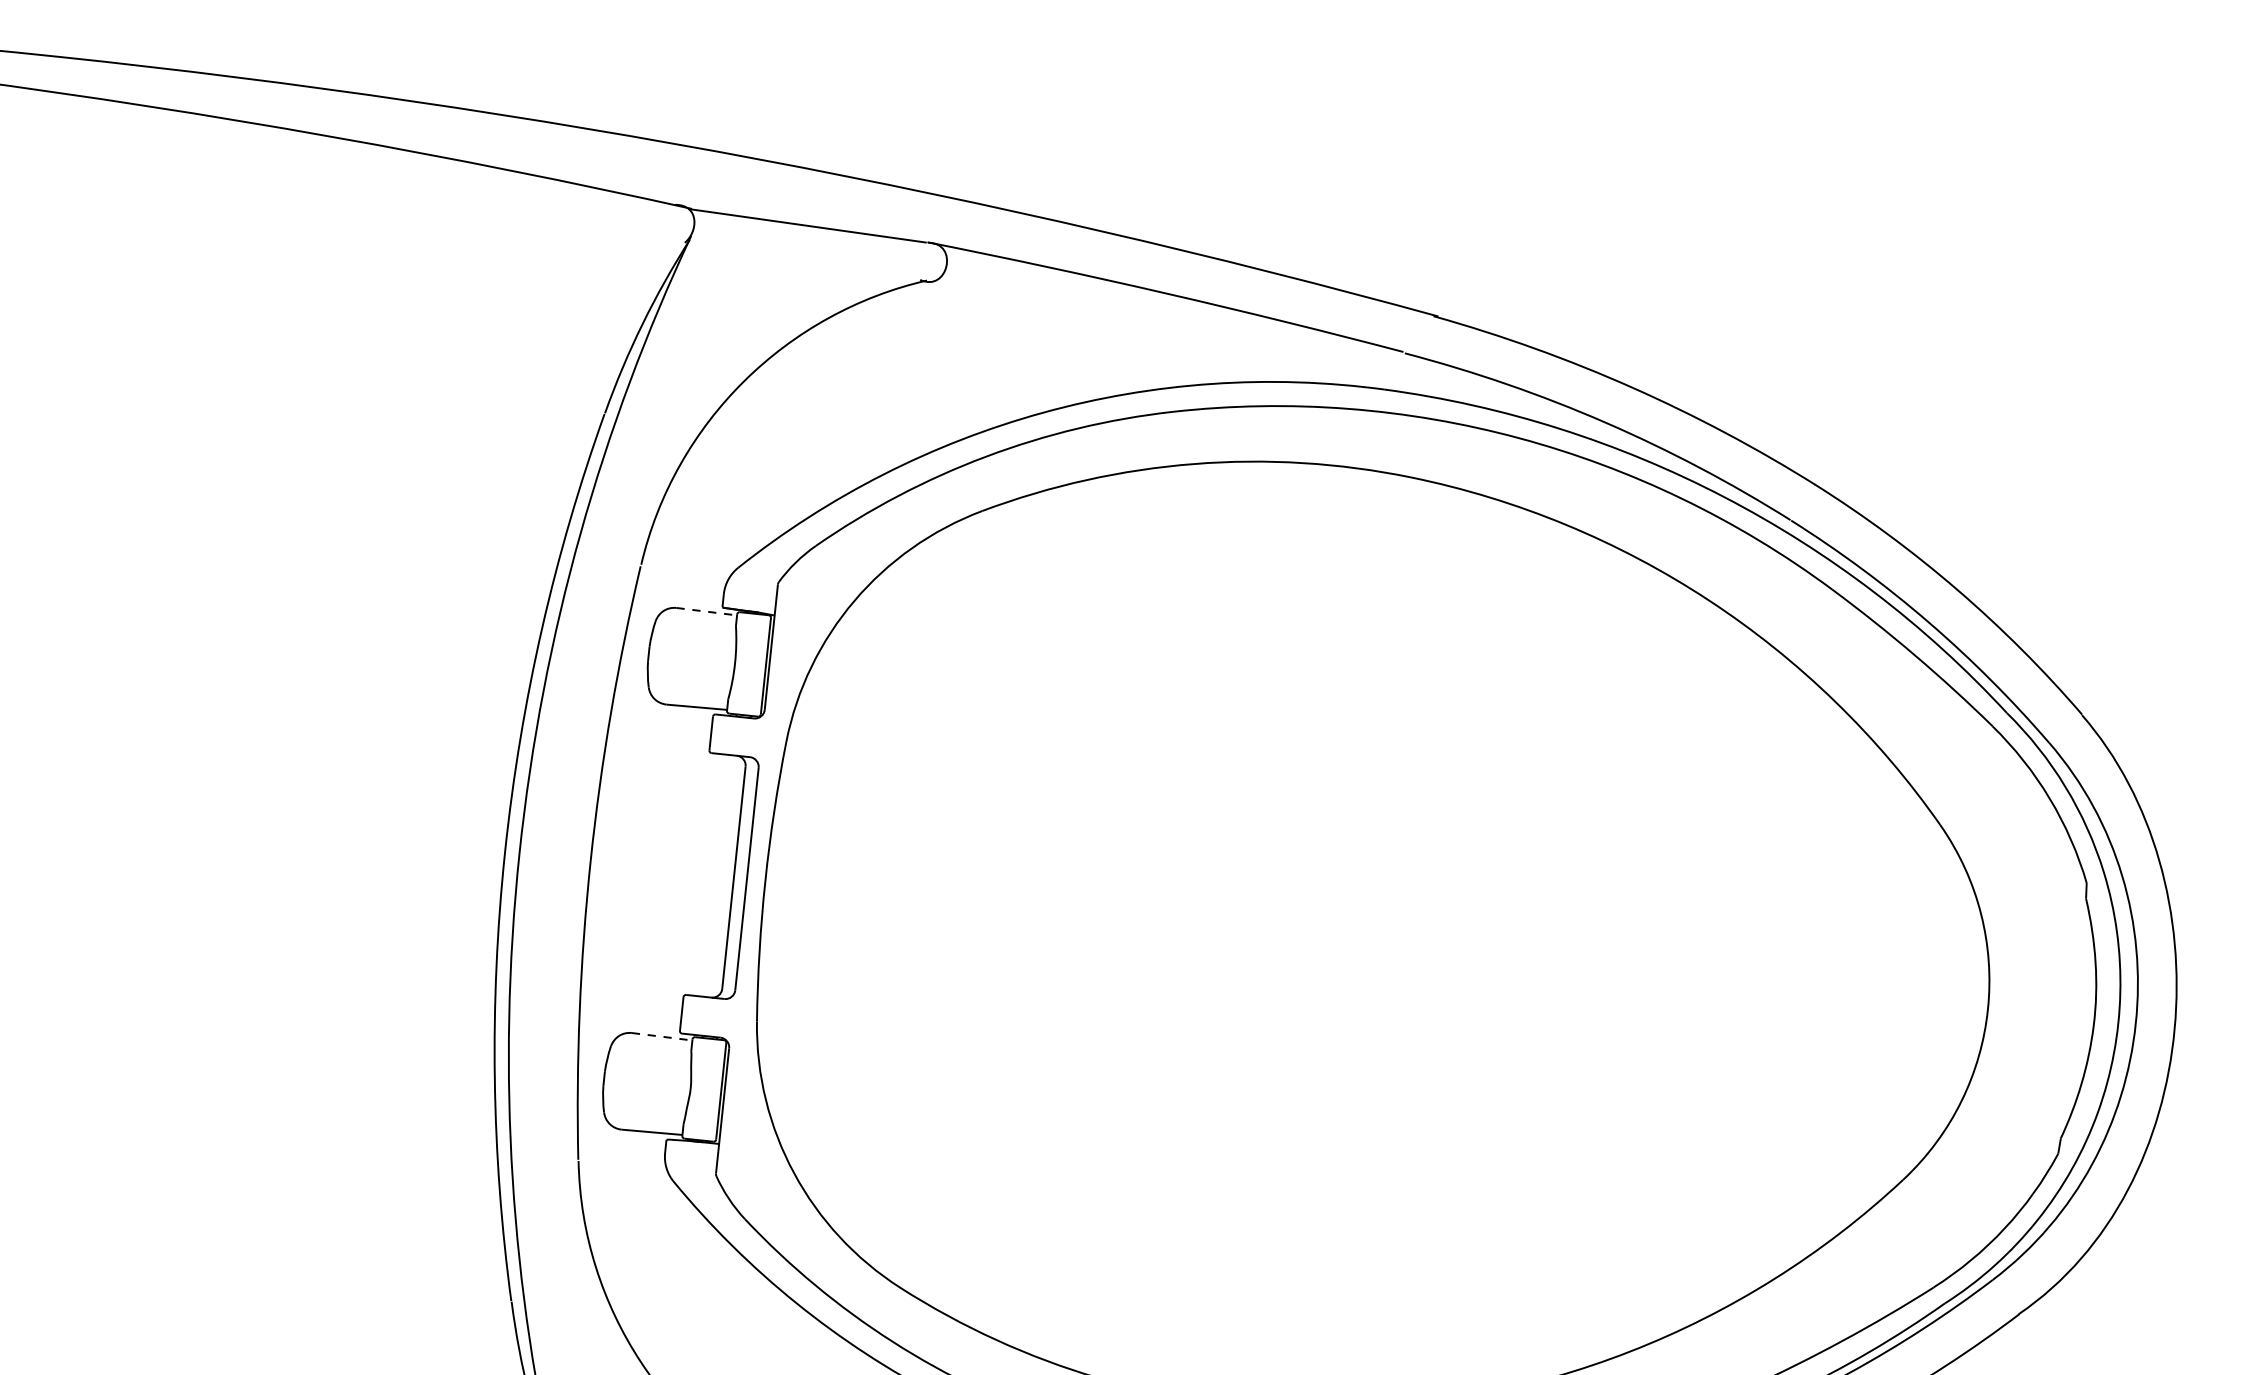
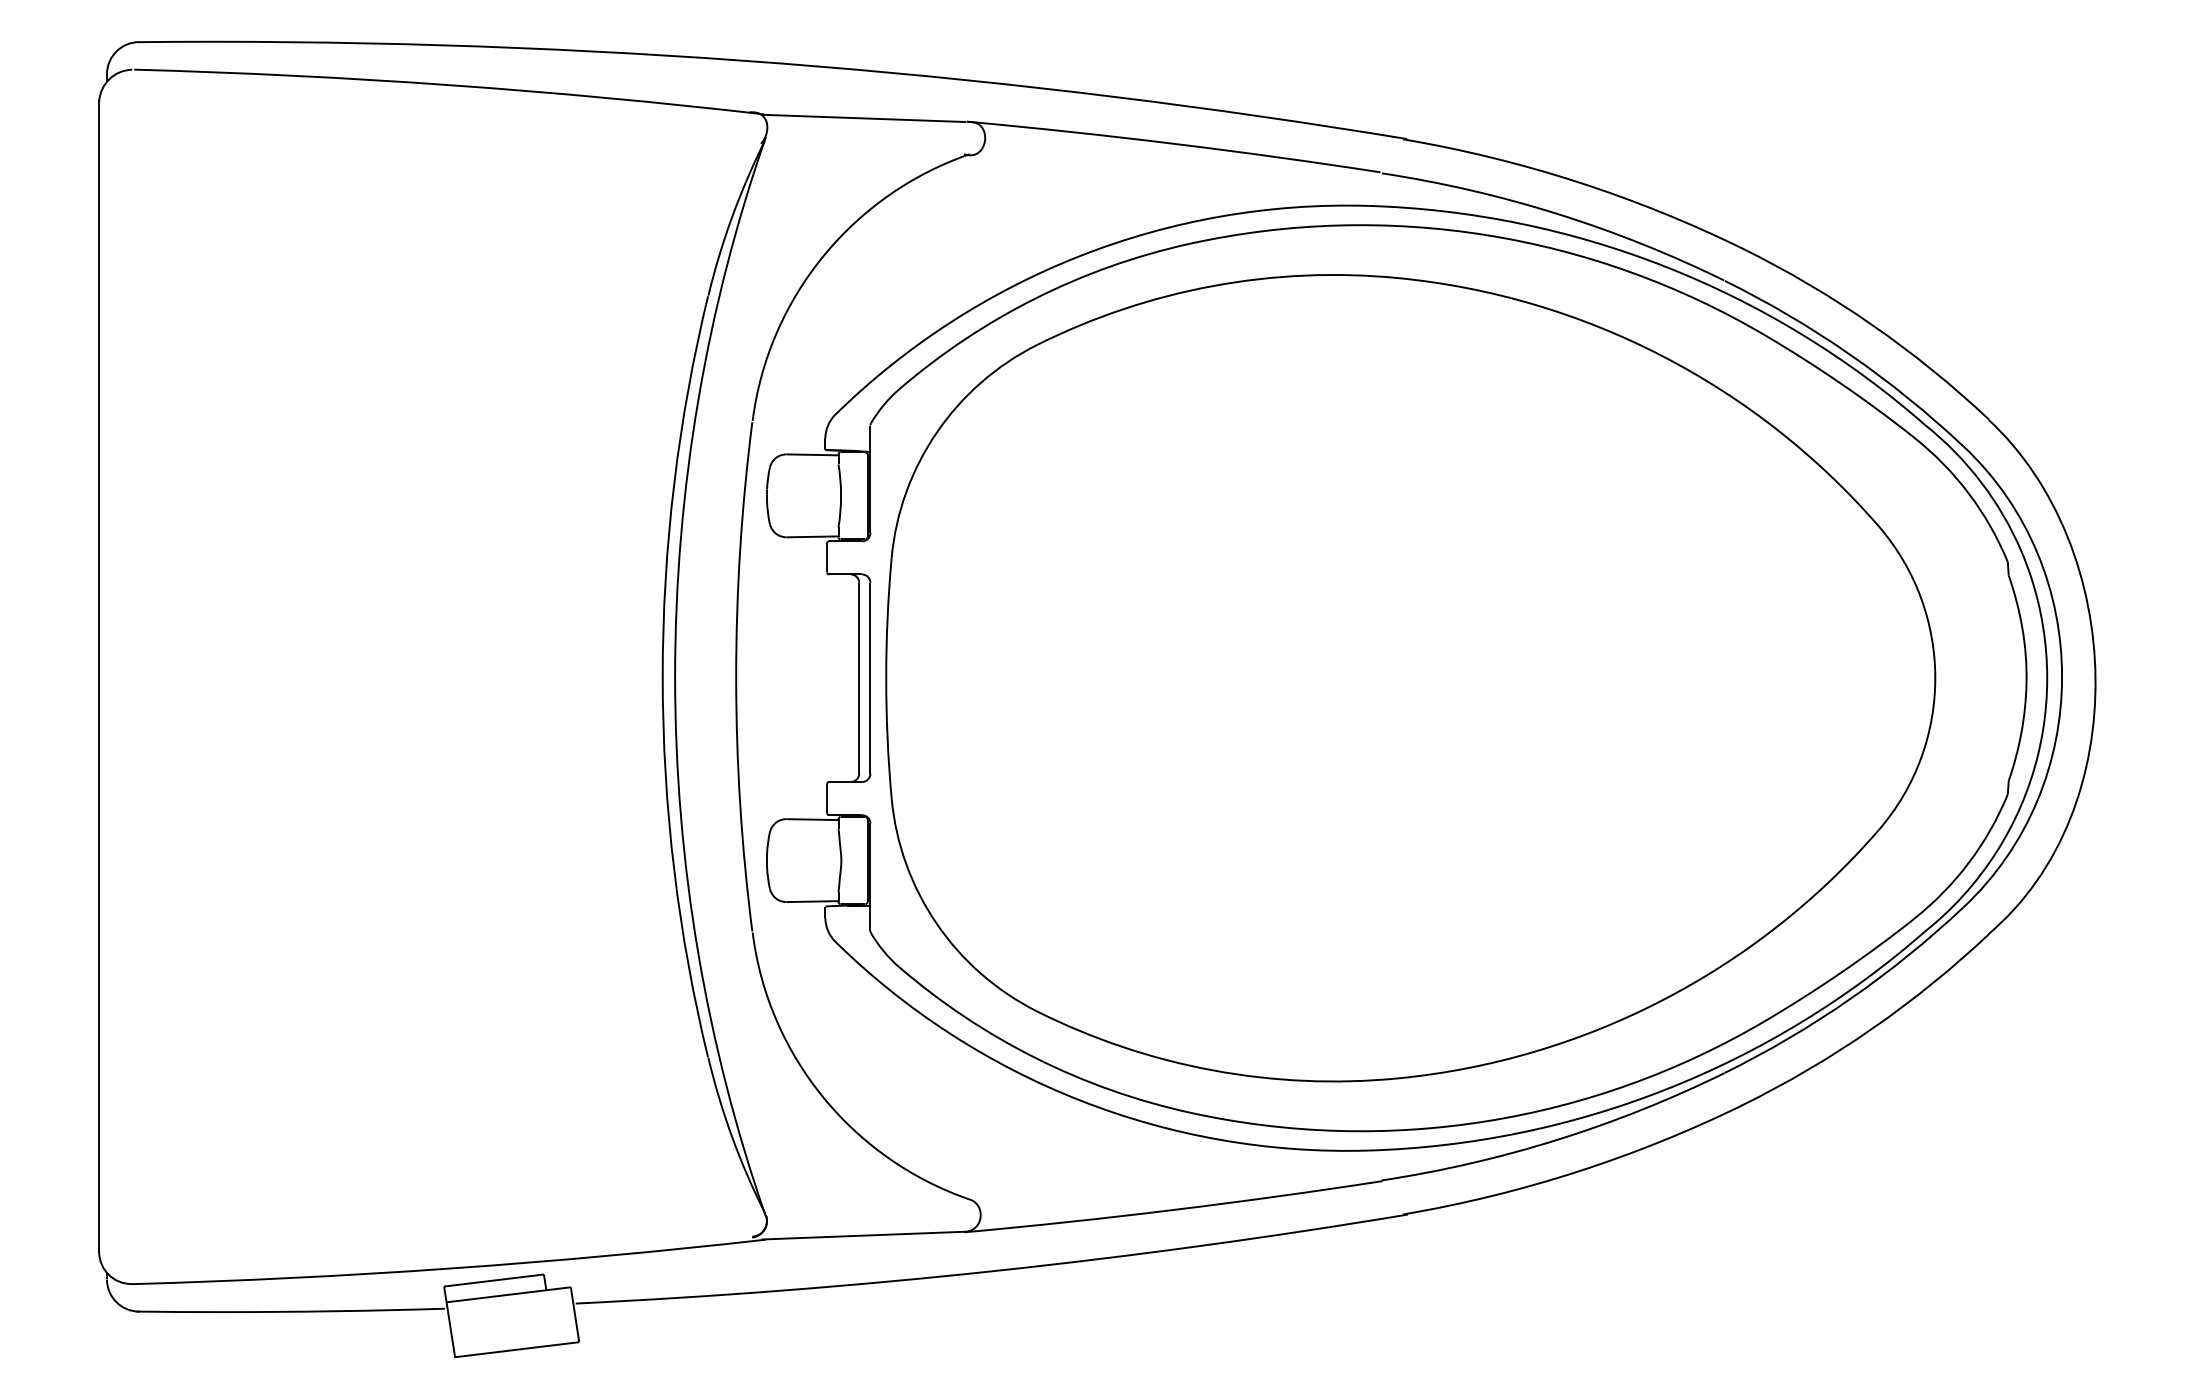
line: (706, 611) -> (812, 454), dashed -> solid
line: (662, 1036) -> (812, 819), dashed -> solid

